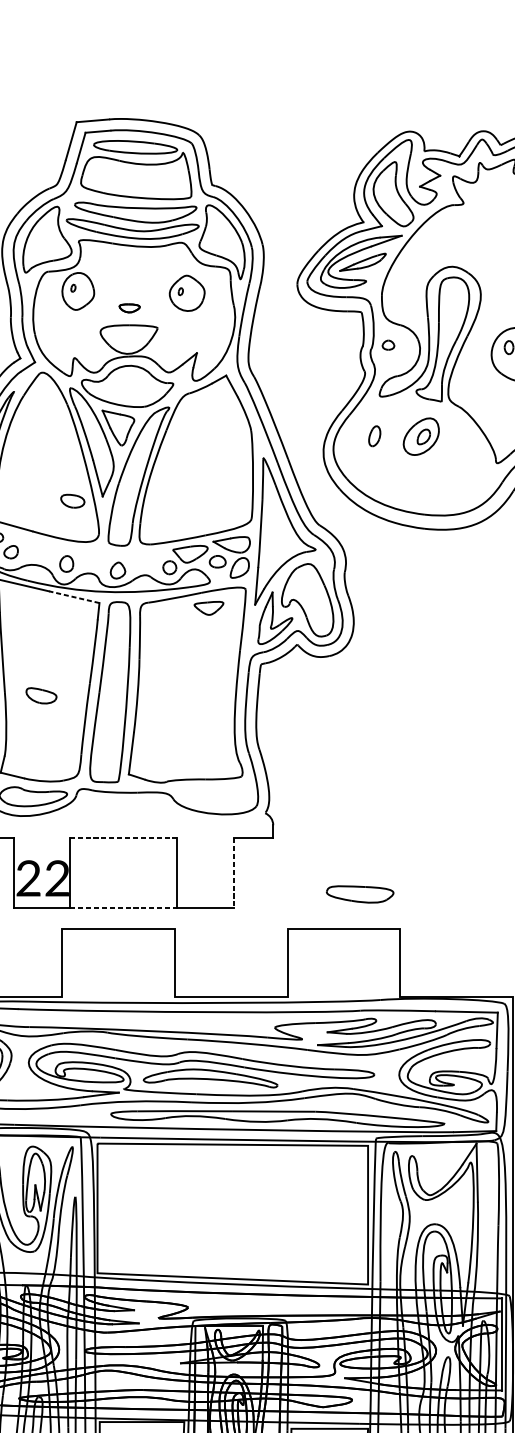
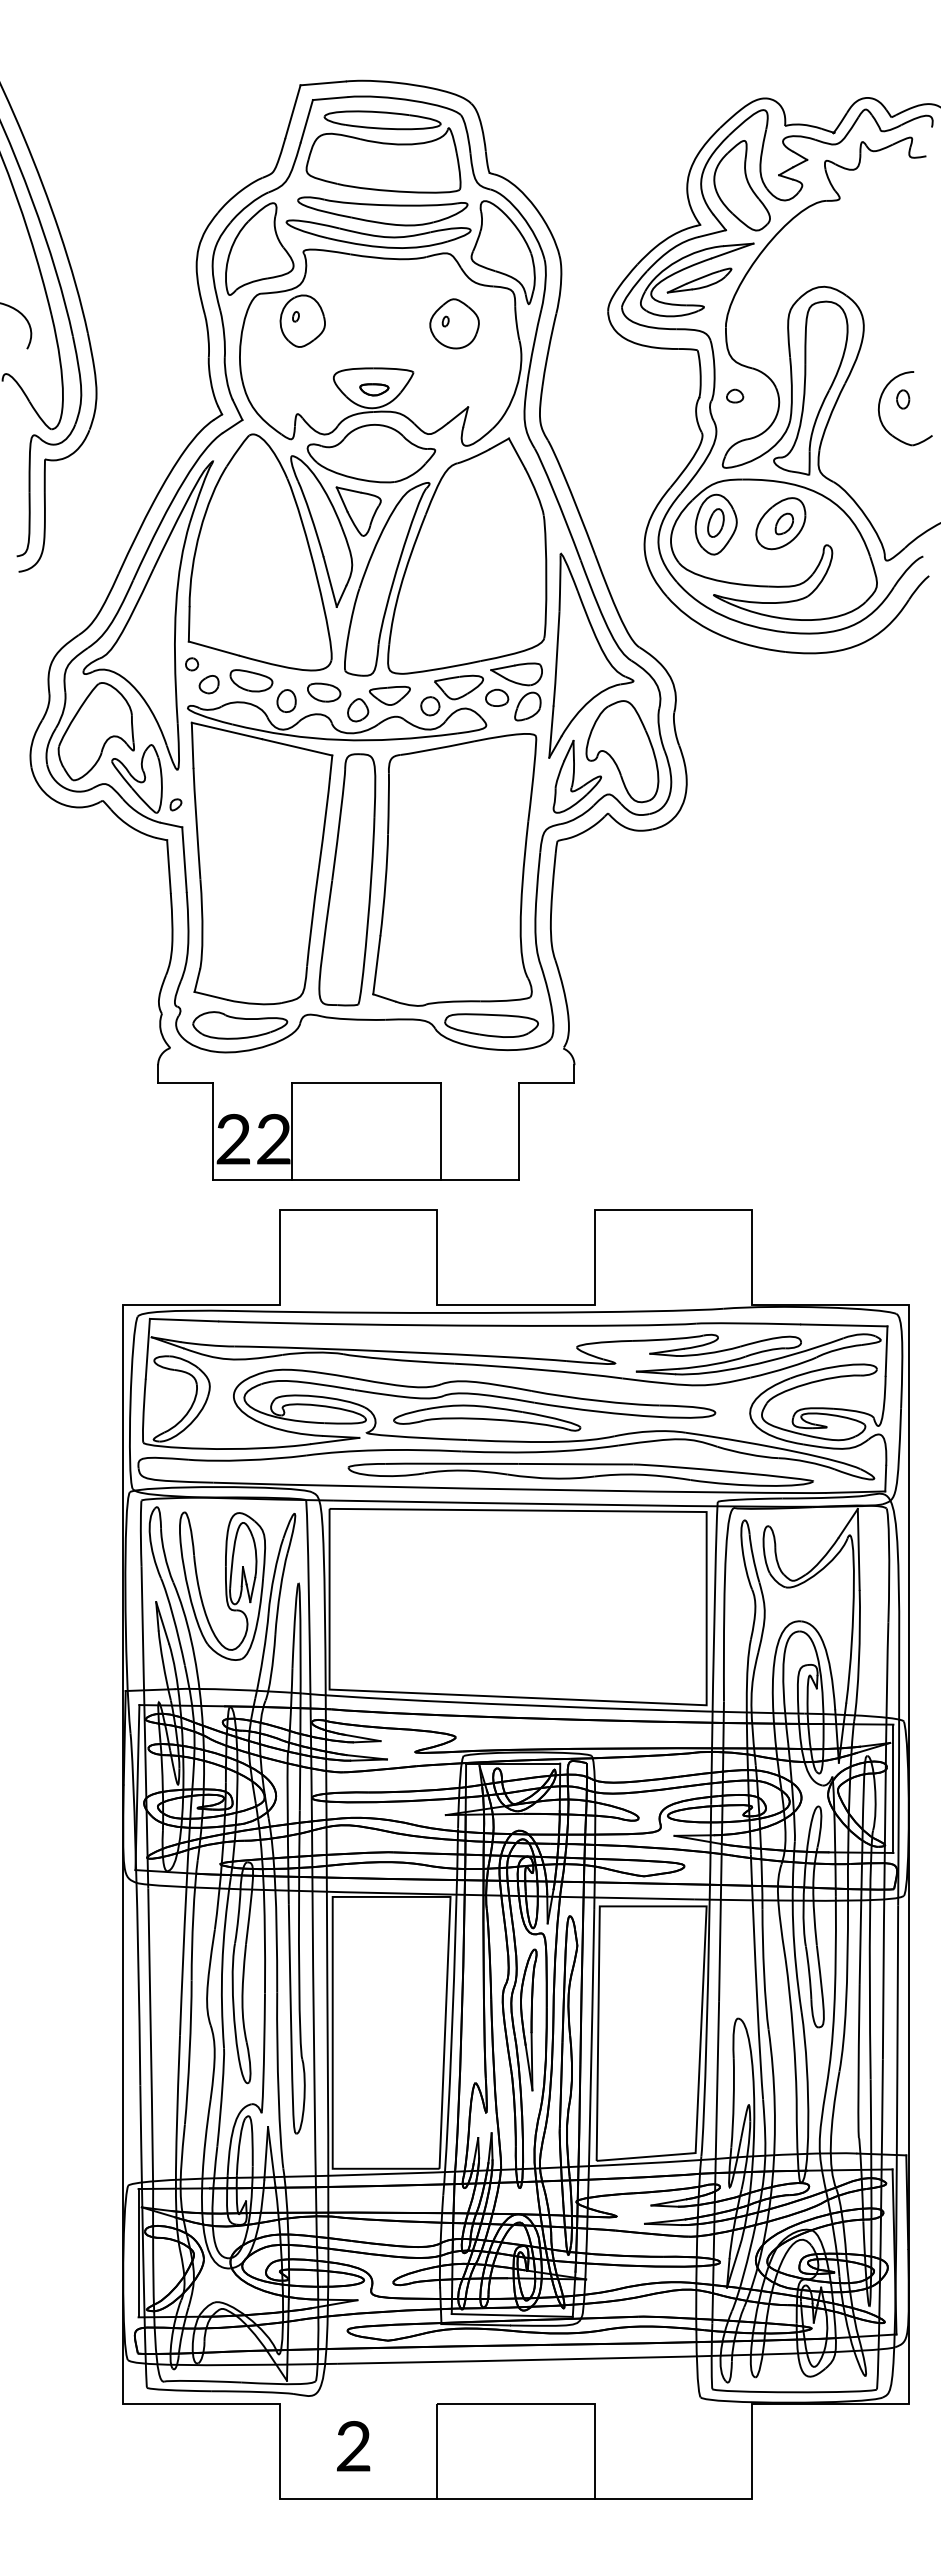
part: (129, 308) -> (374, 389), moved
part: (416, 455) -> (773, 549), added
part: (73, 501) -> (324, 692), moved
line: (73, 597) -> (296, 747), dashed -> solid
part: (208, 608) -> (389, 695), moved
part: (41, 695) -> (251, 680), moved
line: (124, 838) -> (366, 1083), dashed -> solid
line: (233, 873) -> (519, 1132), dashed -> solid
part: (360, 894) -> (491, 1025), moved
line: (124, 907) -> (366, 1179), dashed -> solid

